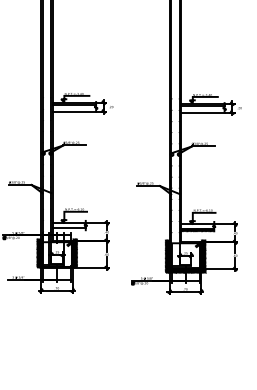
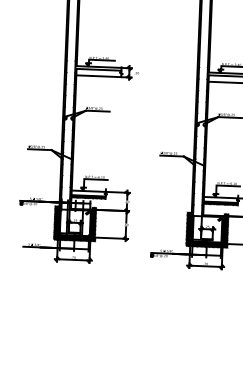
hatch: (68, 228) -> (87, 196), added
hatch: (56, 270) -> (73, 239), added

